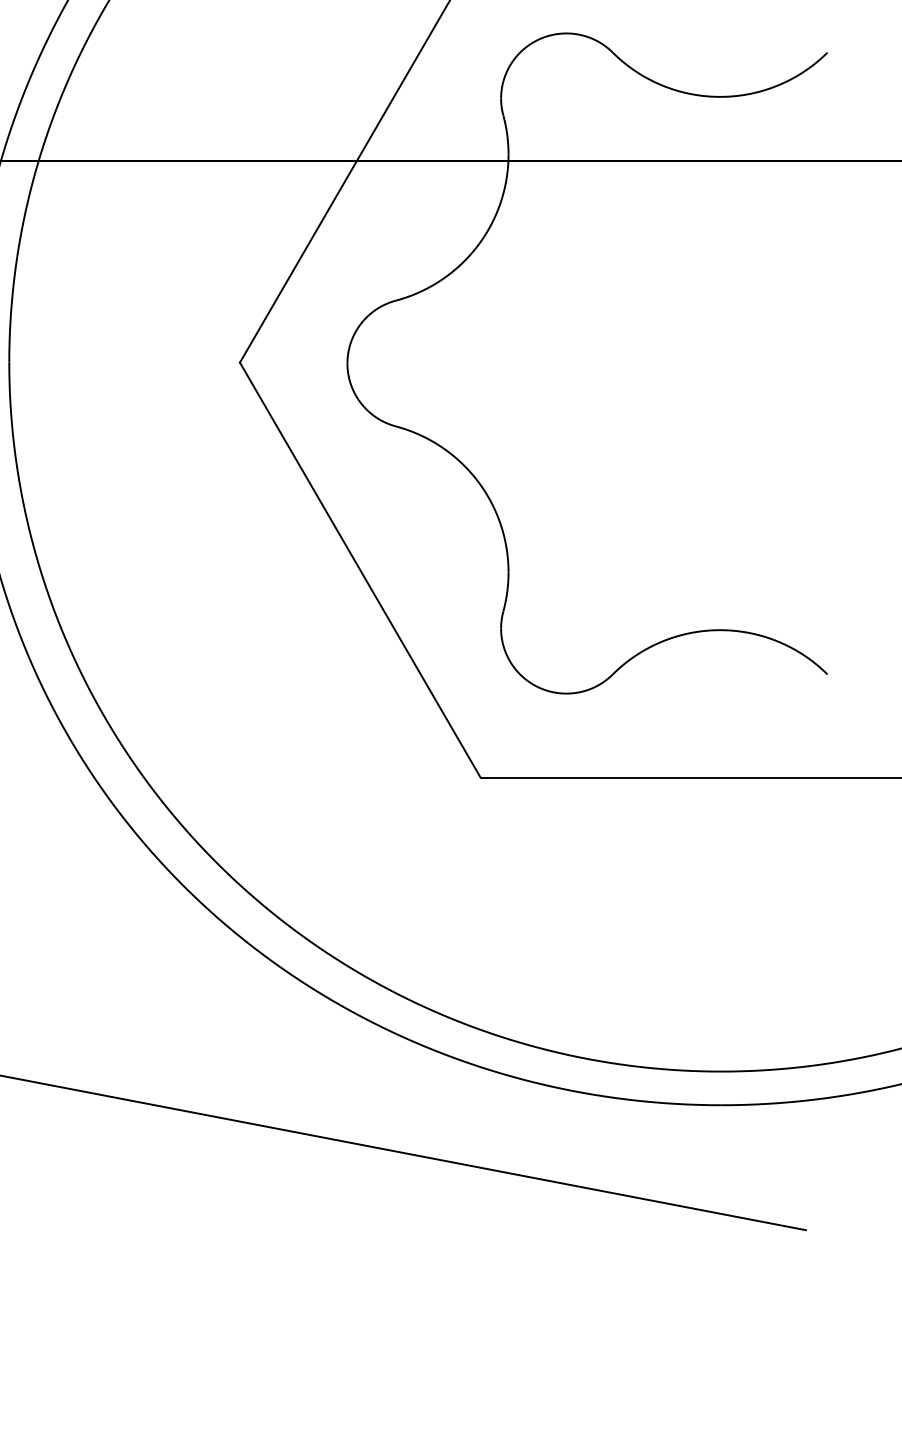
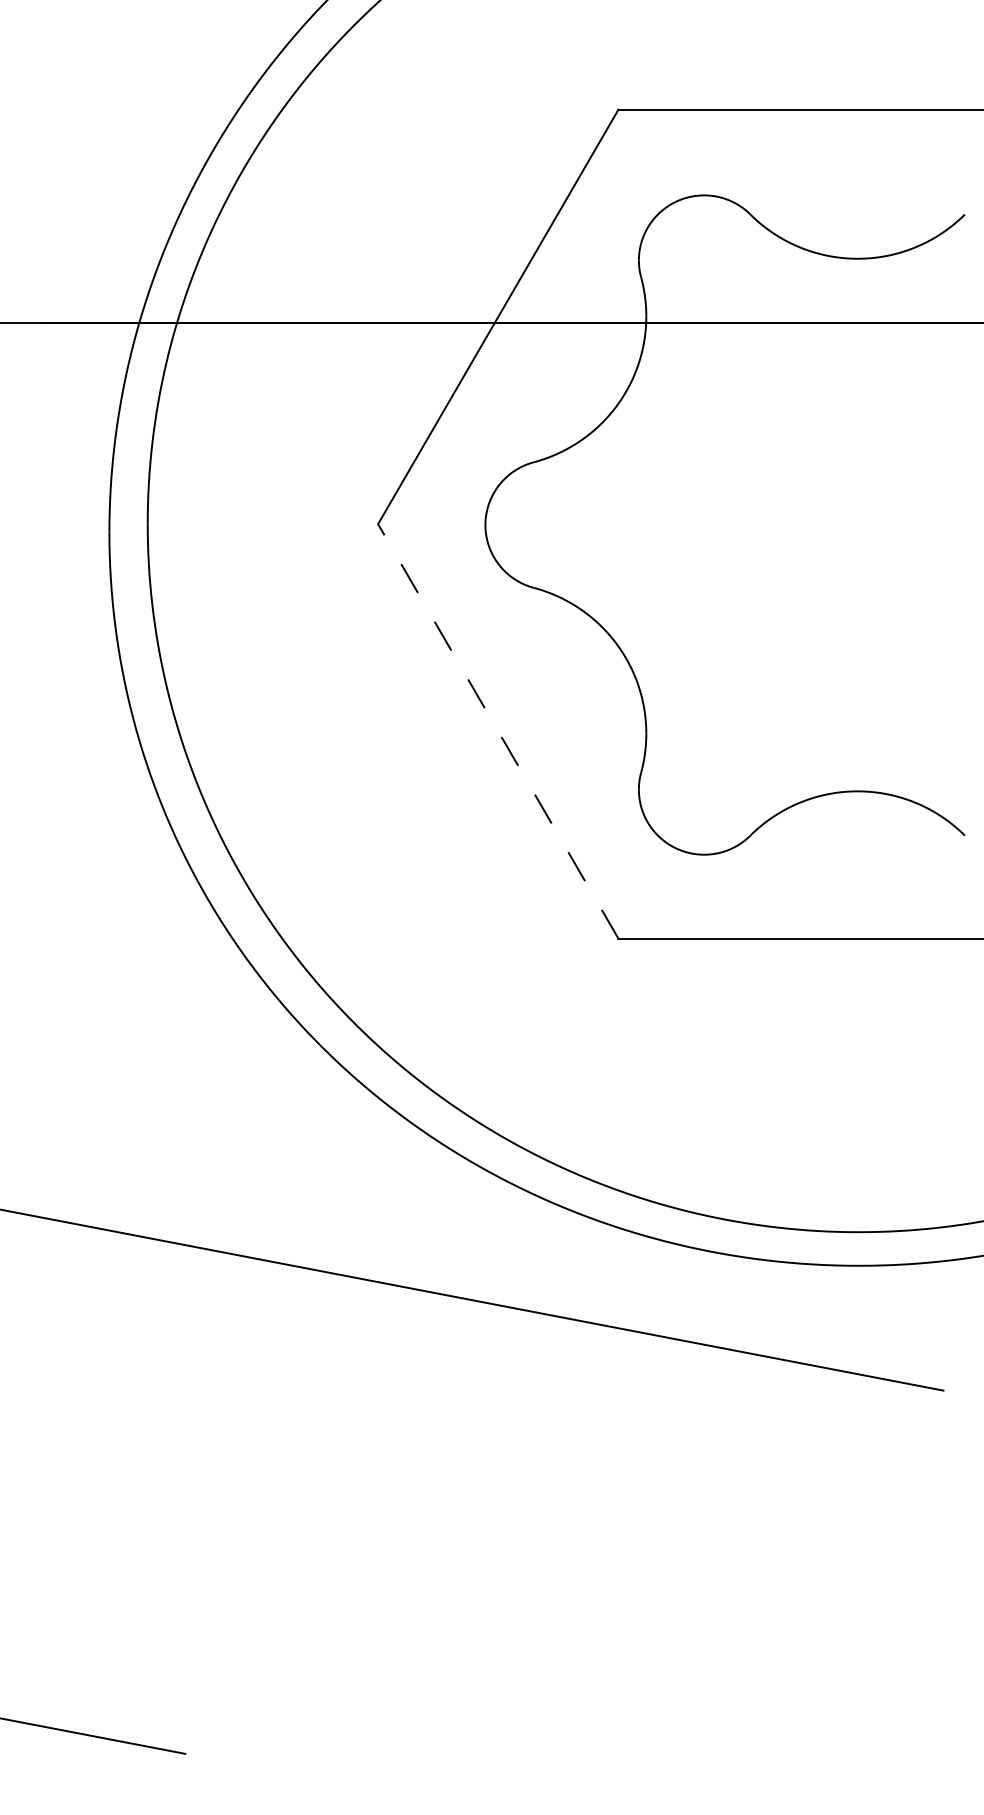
line: (360, 570) -> (498, 731), solid -> dashed

